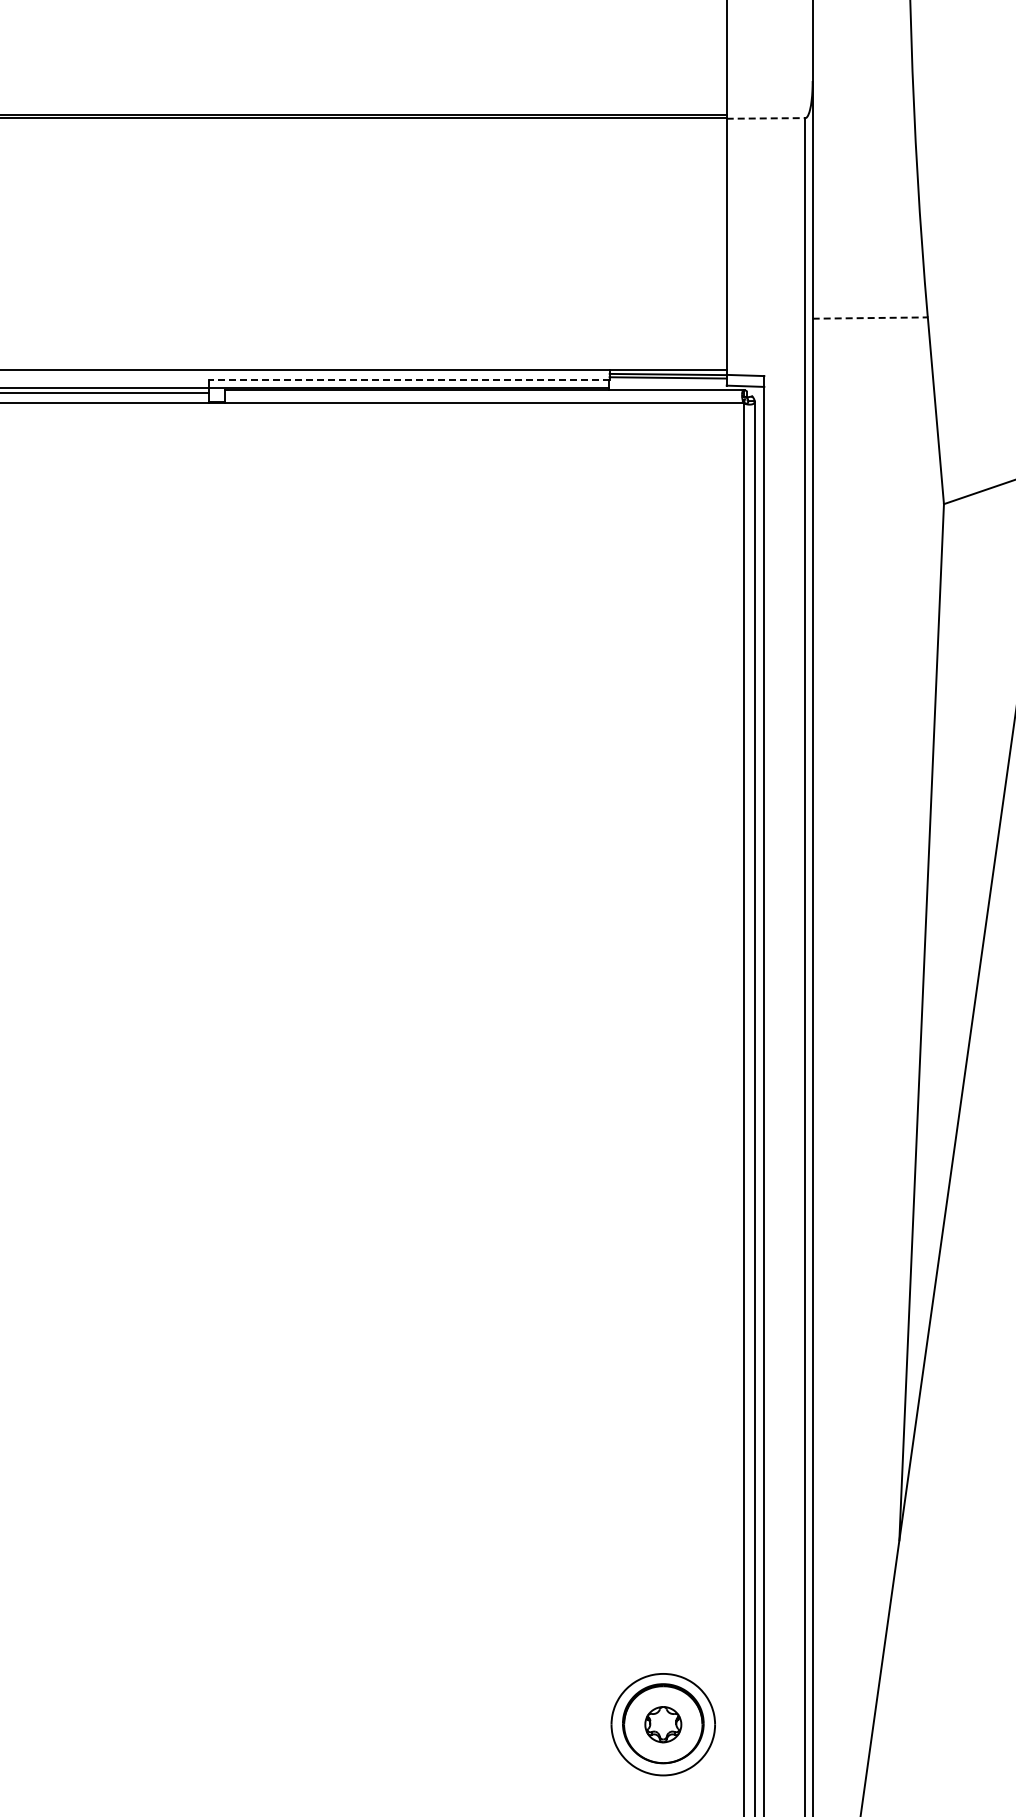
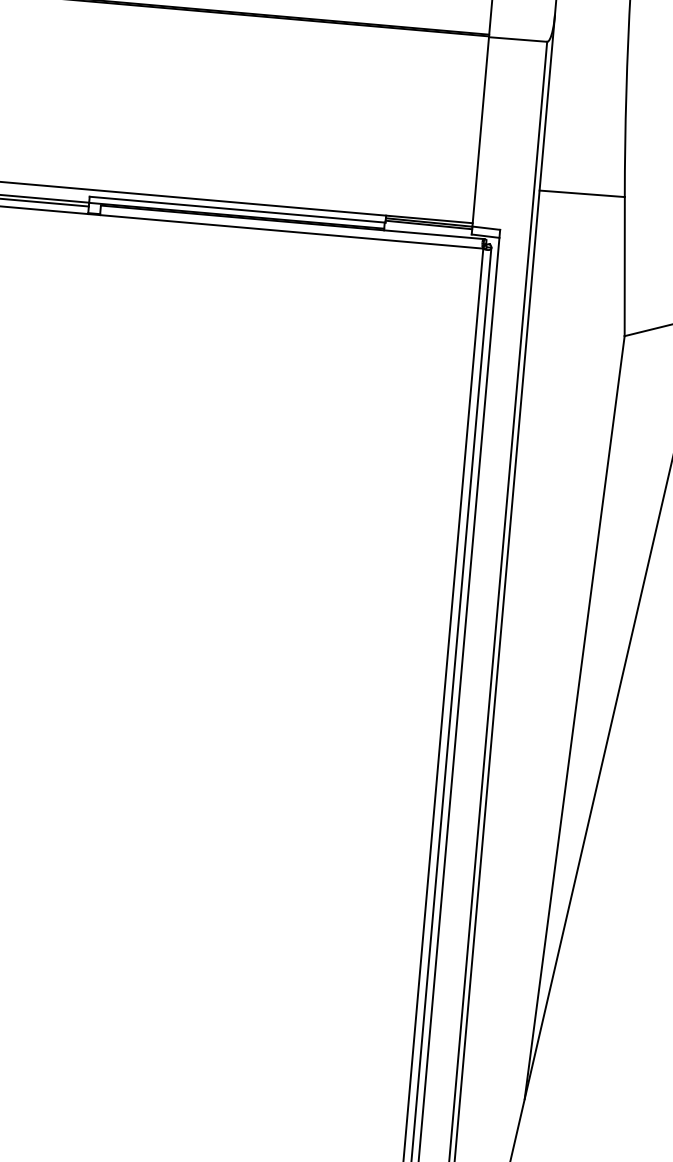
line: (766, 118) -> (518, 39), dashed -> solid
line: (870, 318) -> (582, 194), dashed -> solid
line: (408, 379) -> (236, 209), dashed -> solid

